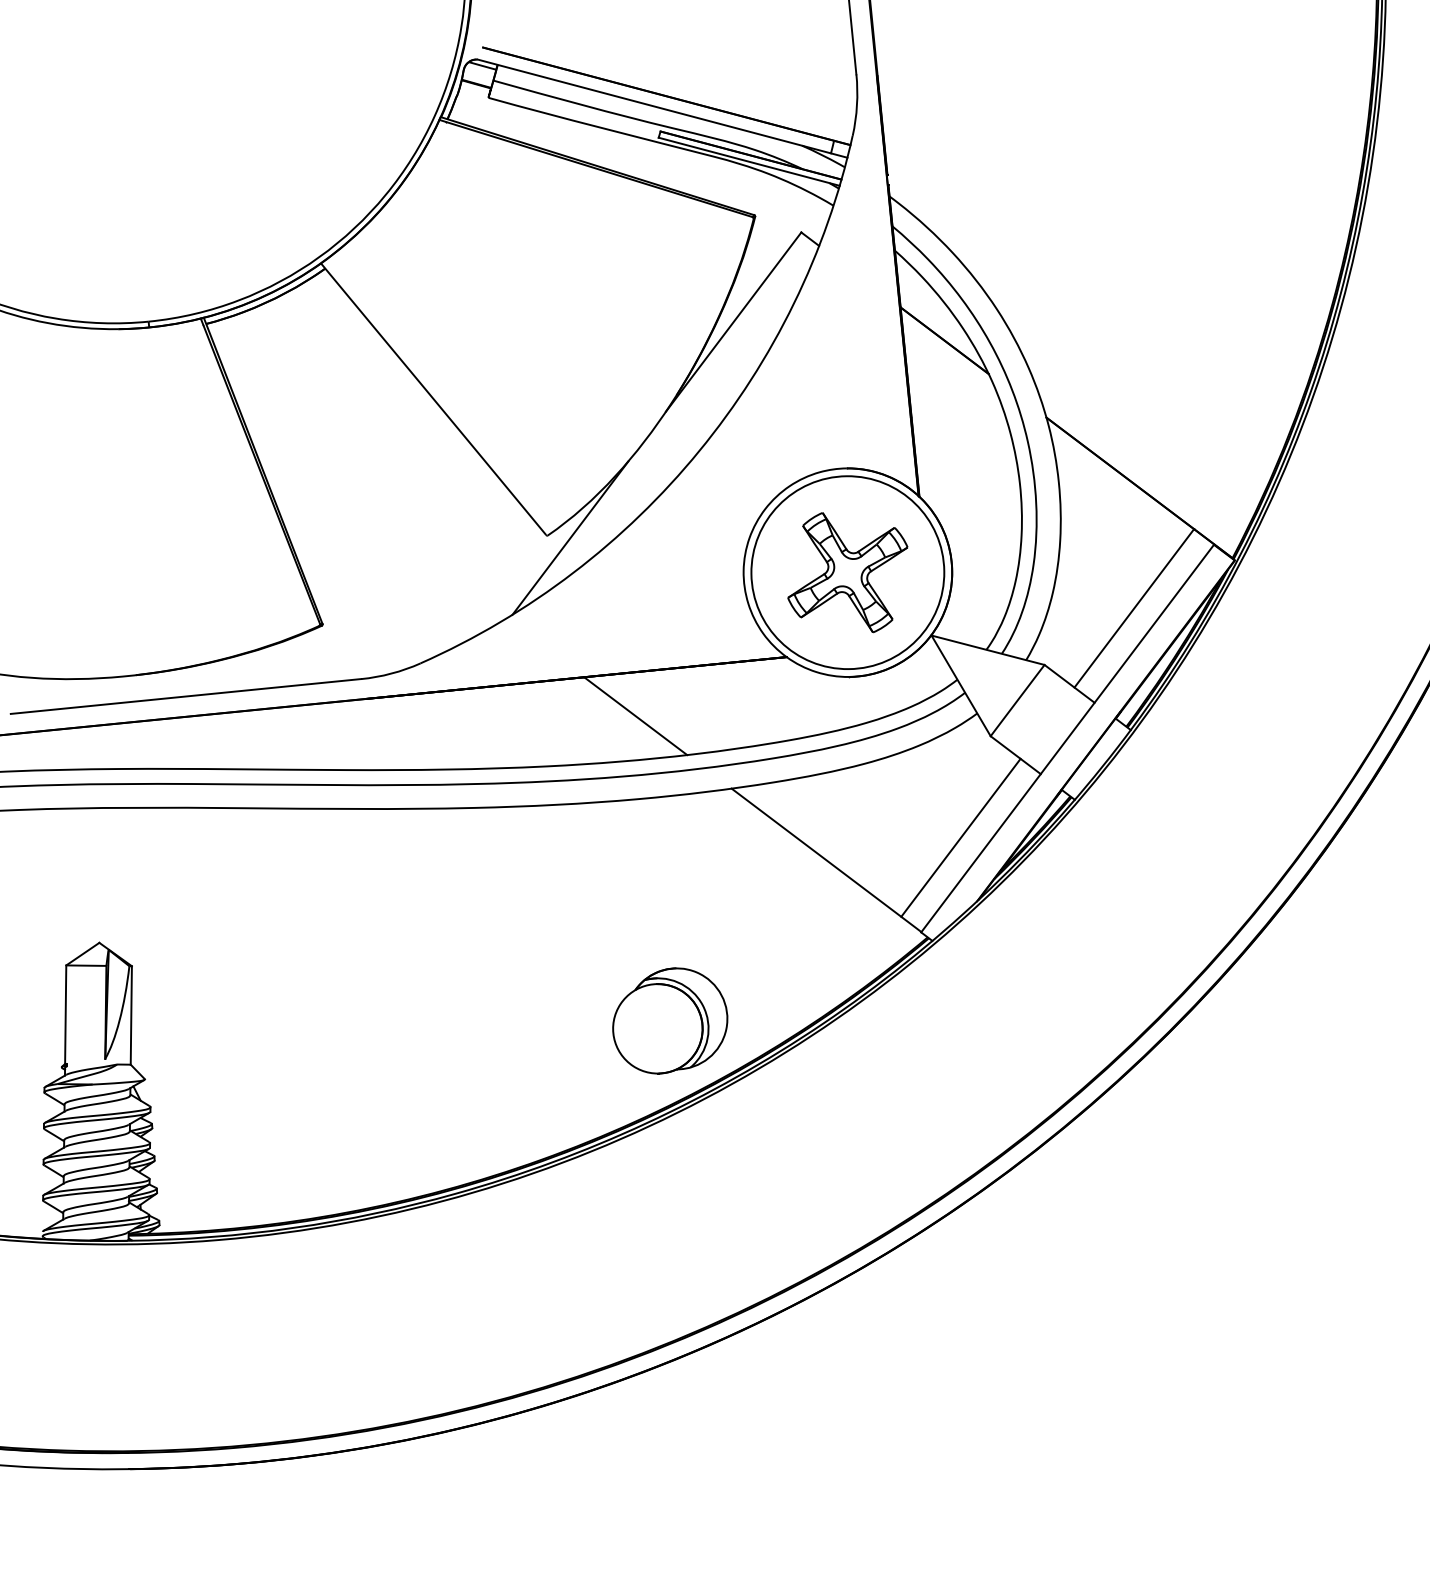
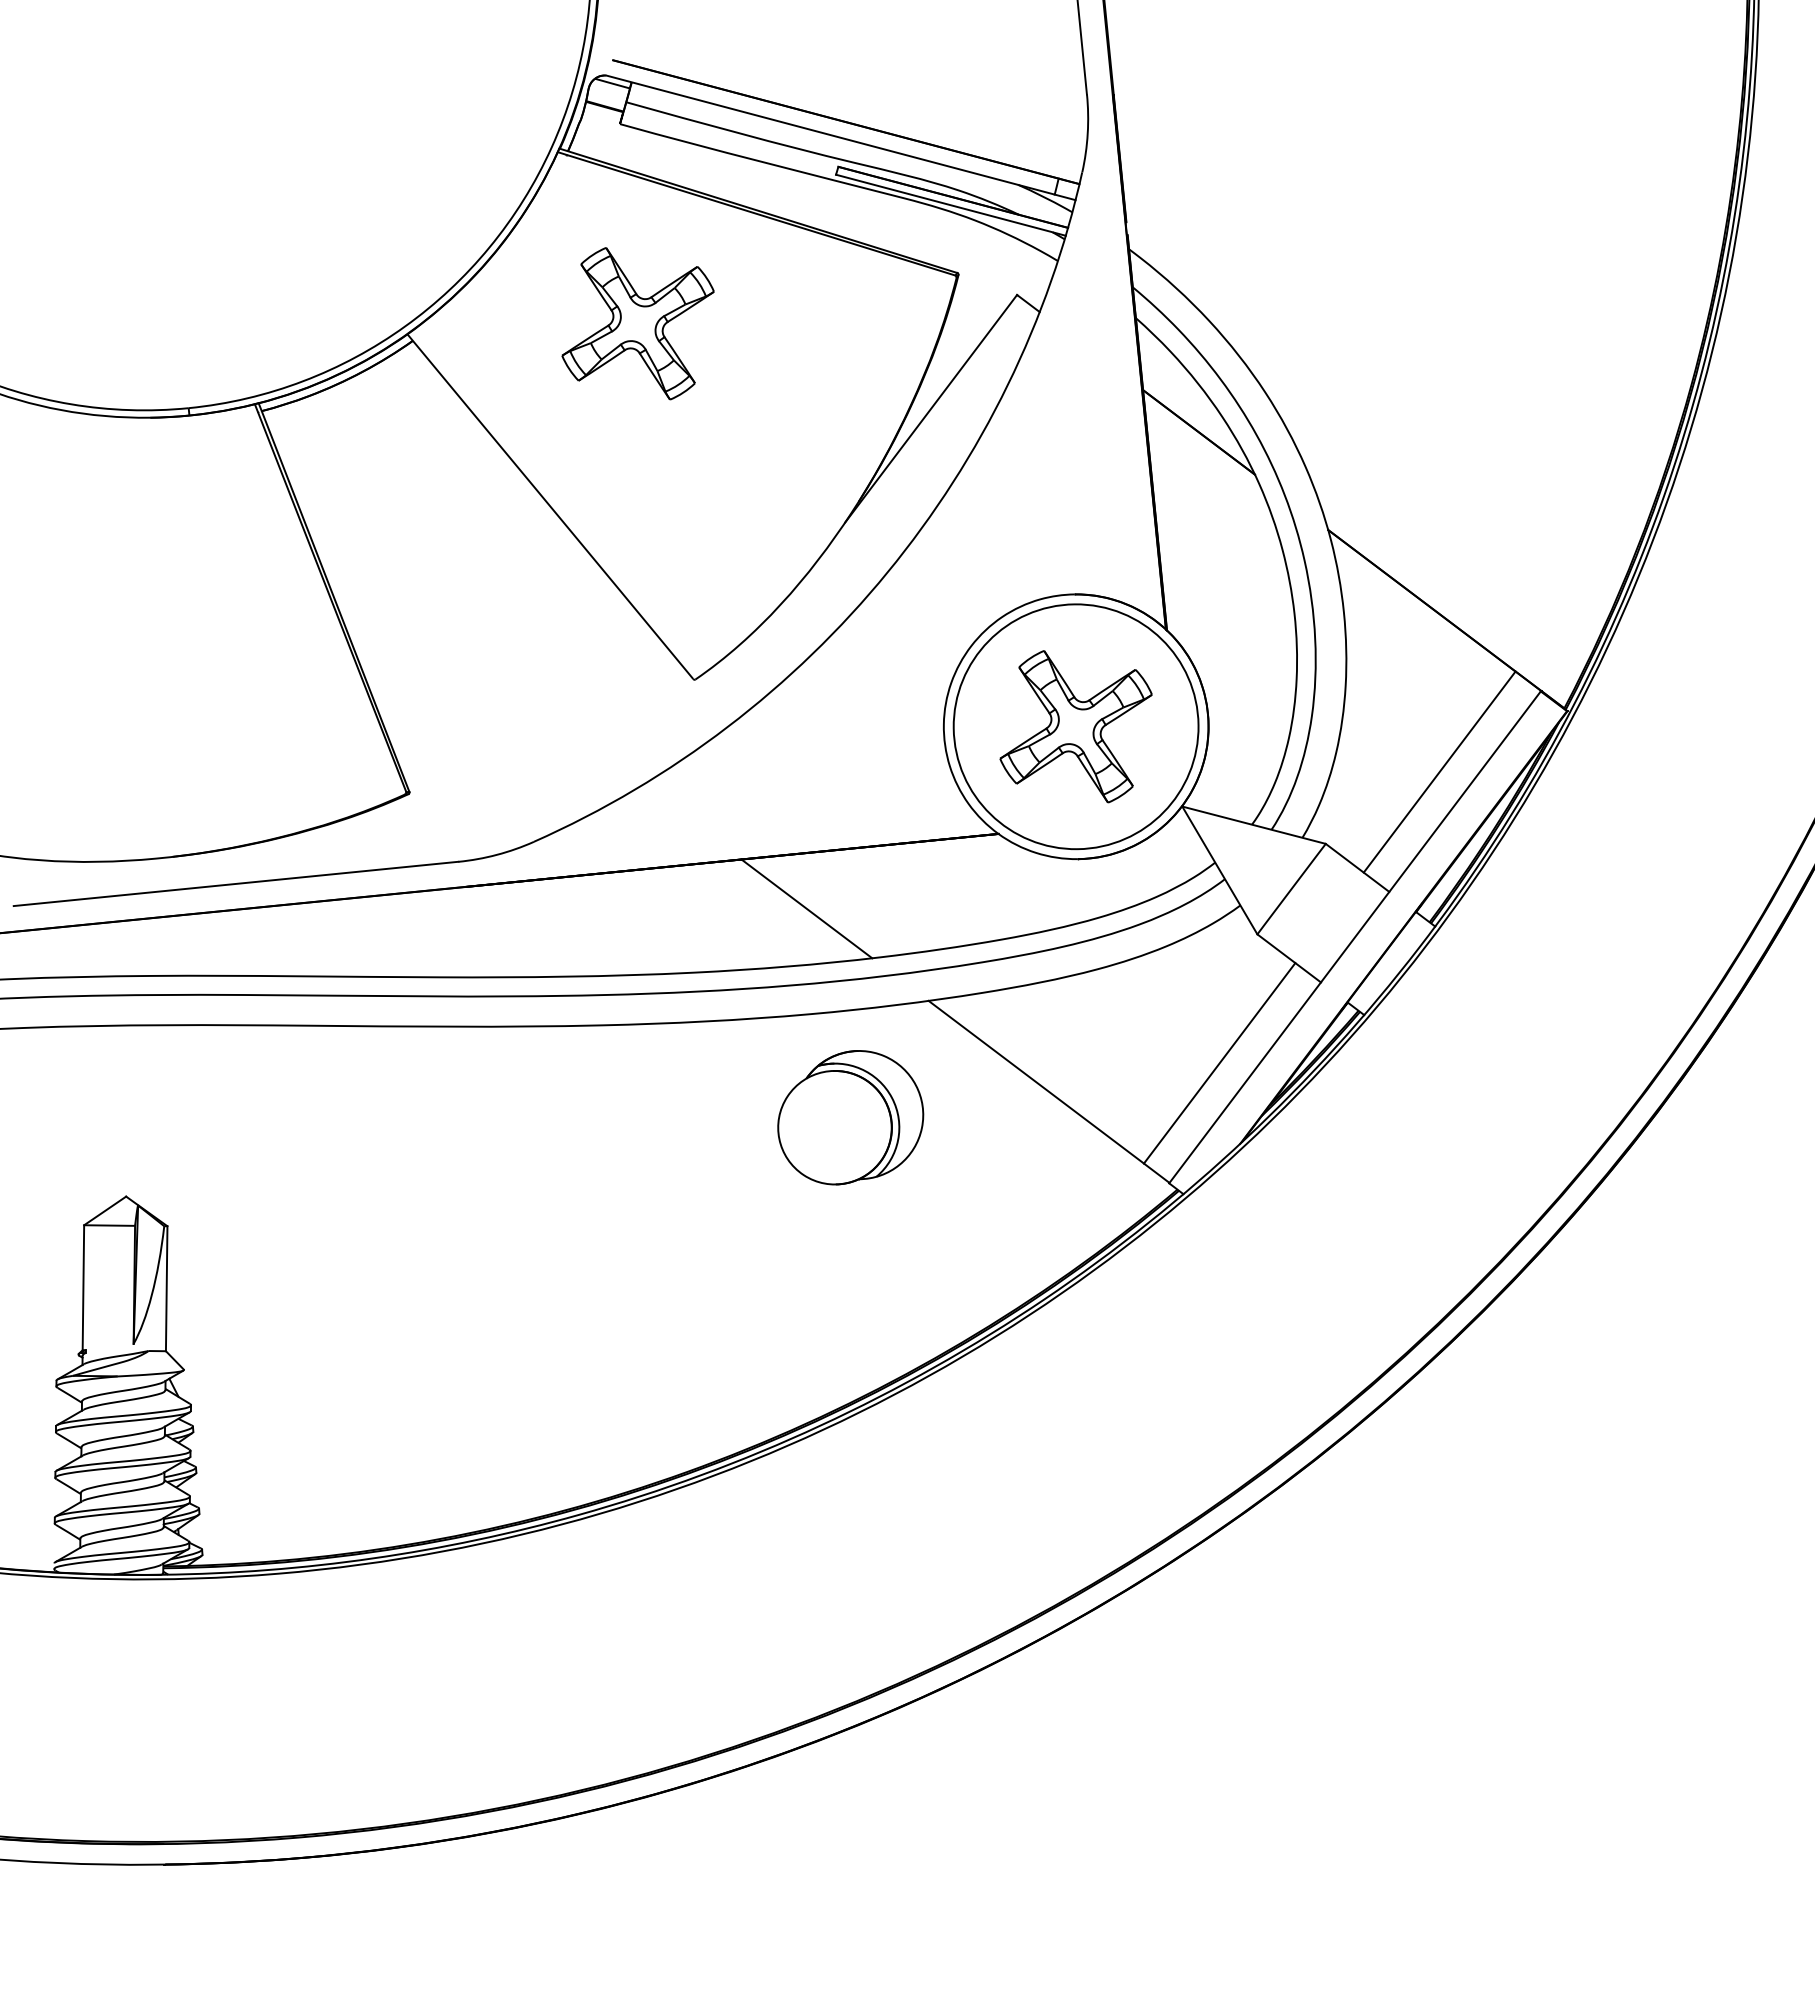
part: (502, 254) -> (637, 323), added
line: (570, 537) -> (723, 682), removed
part: (670, 1020) -> (850, 1117), moved

